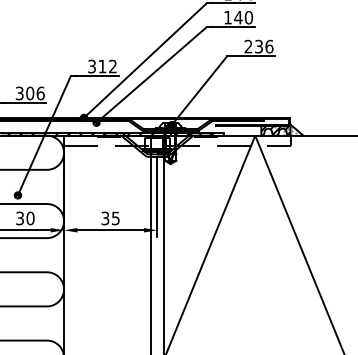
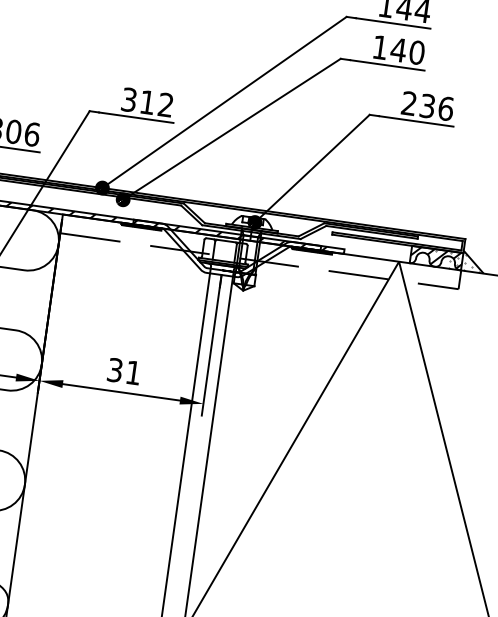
text: (115, 218) -> (132, 372), 35 -> 31

